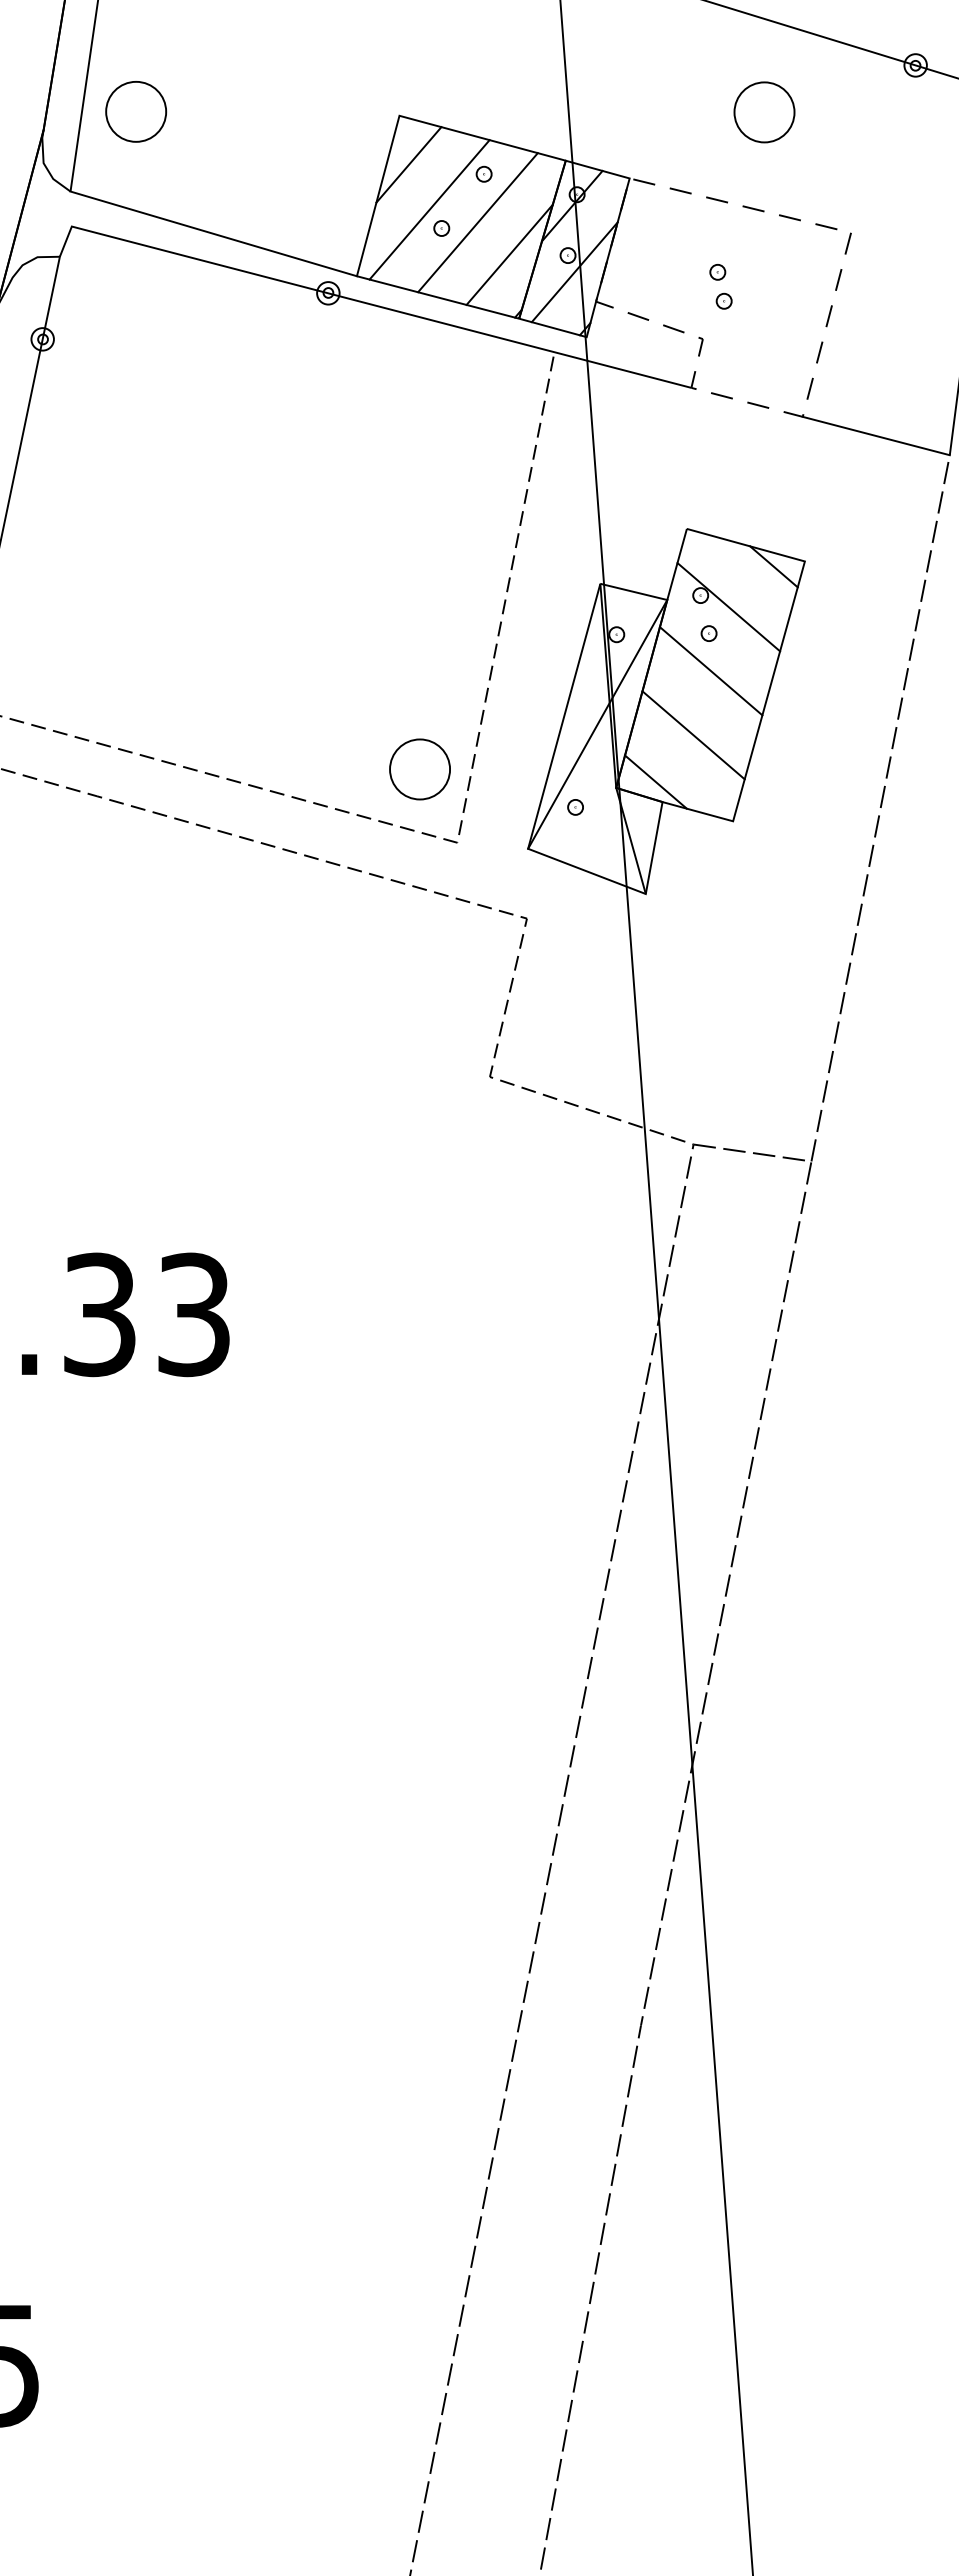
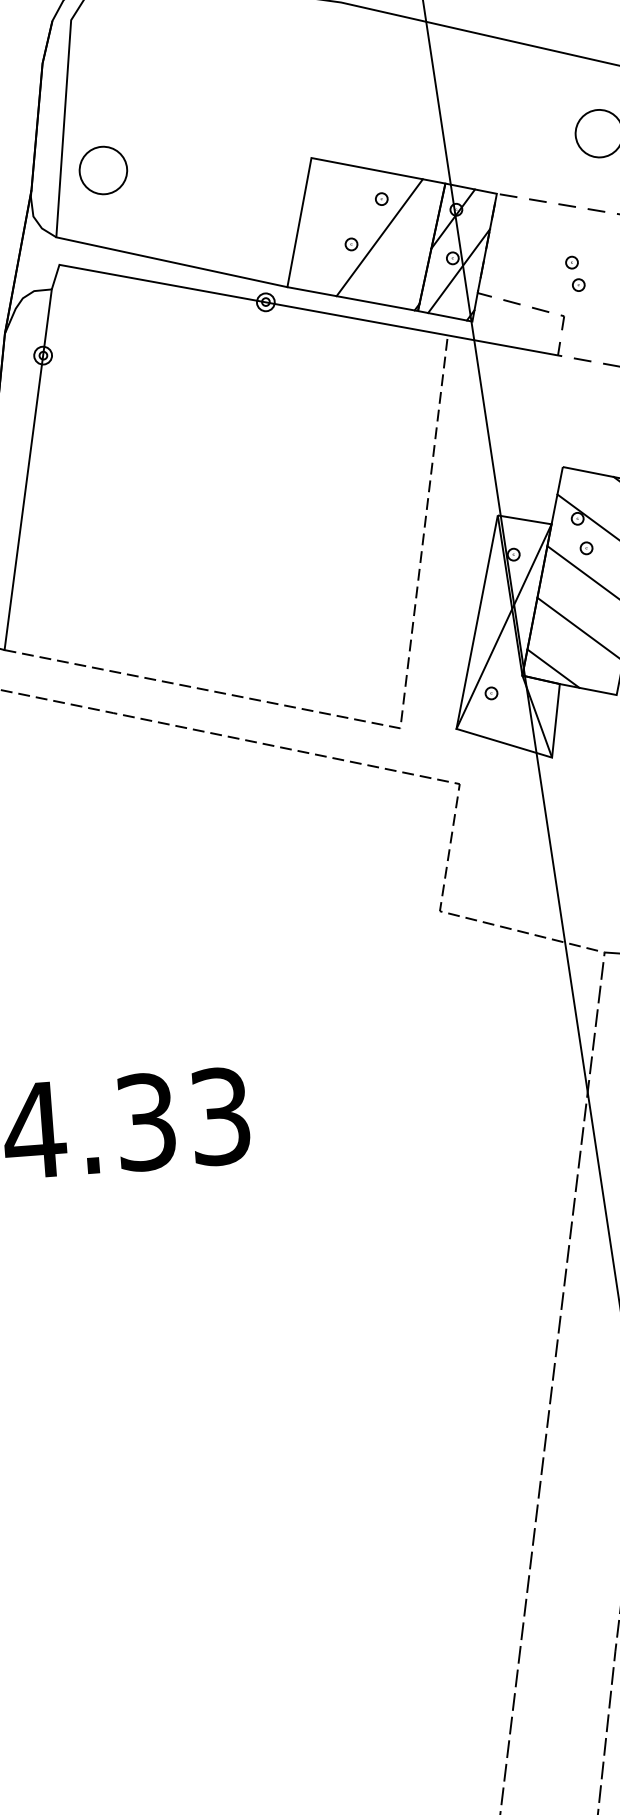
line: (408, 164) -> (321, 195), removed
line: (429, 209) -> (340, 230), removed
line: (509, 254) -> (406, 260), removed
part: (419, 769) -> (366, 672), removed

